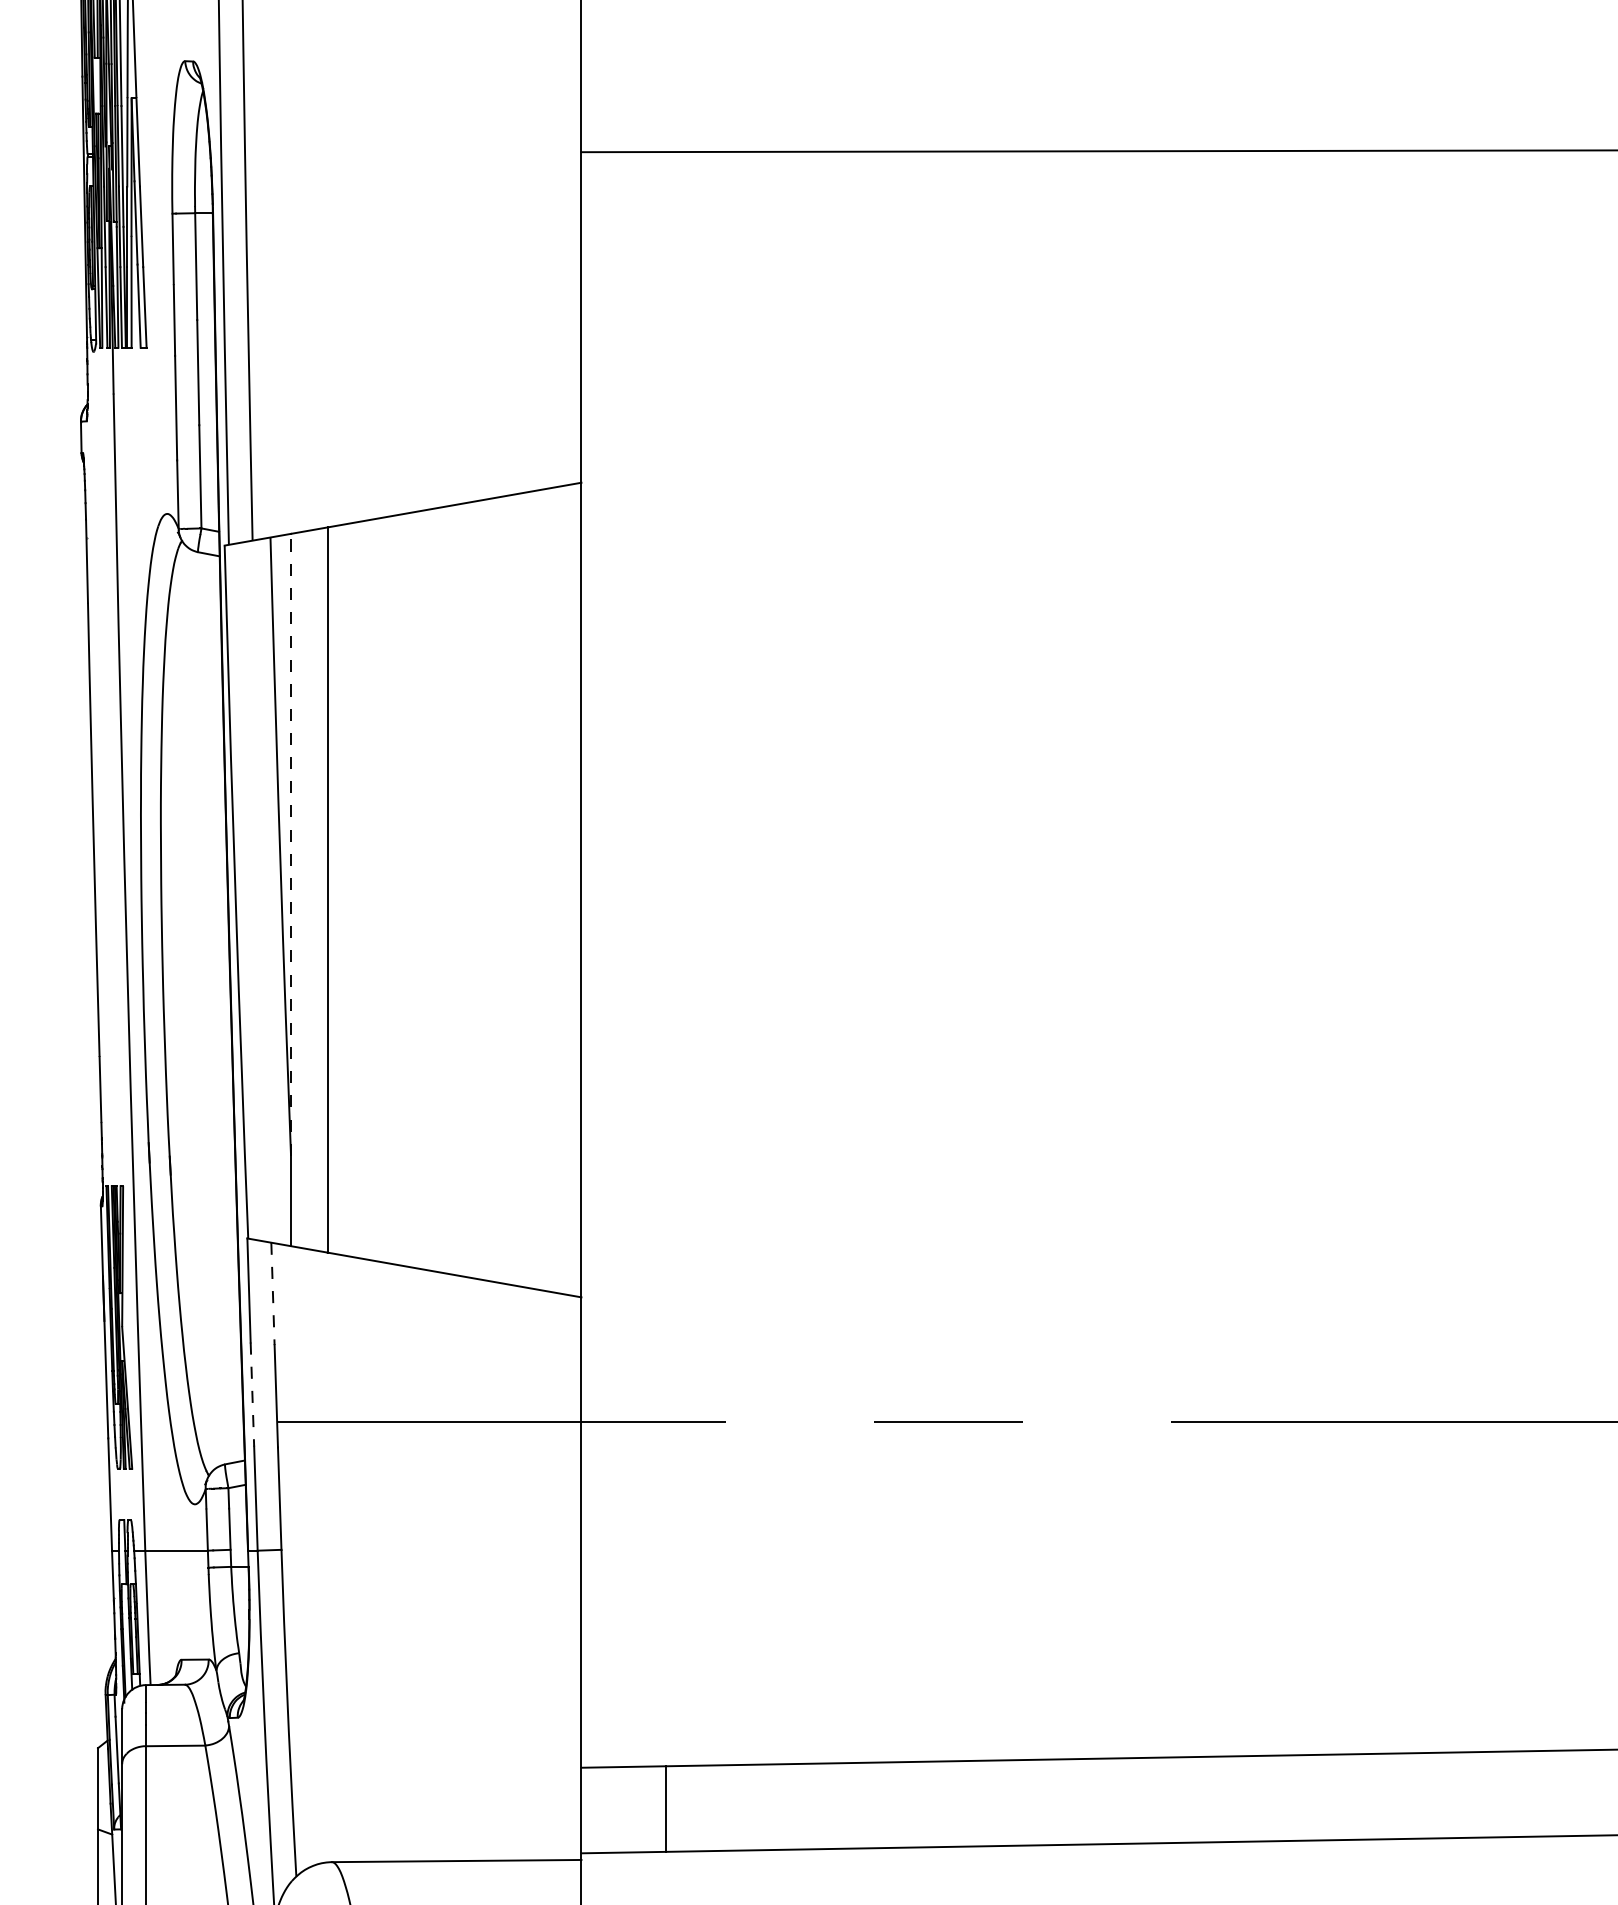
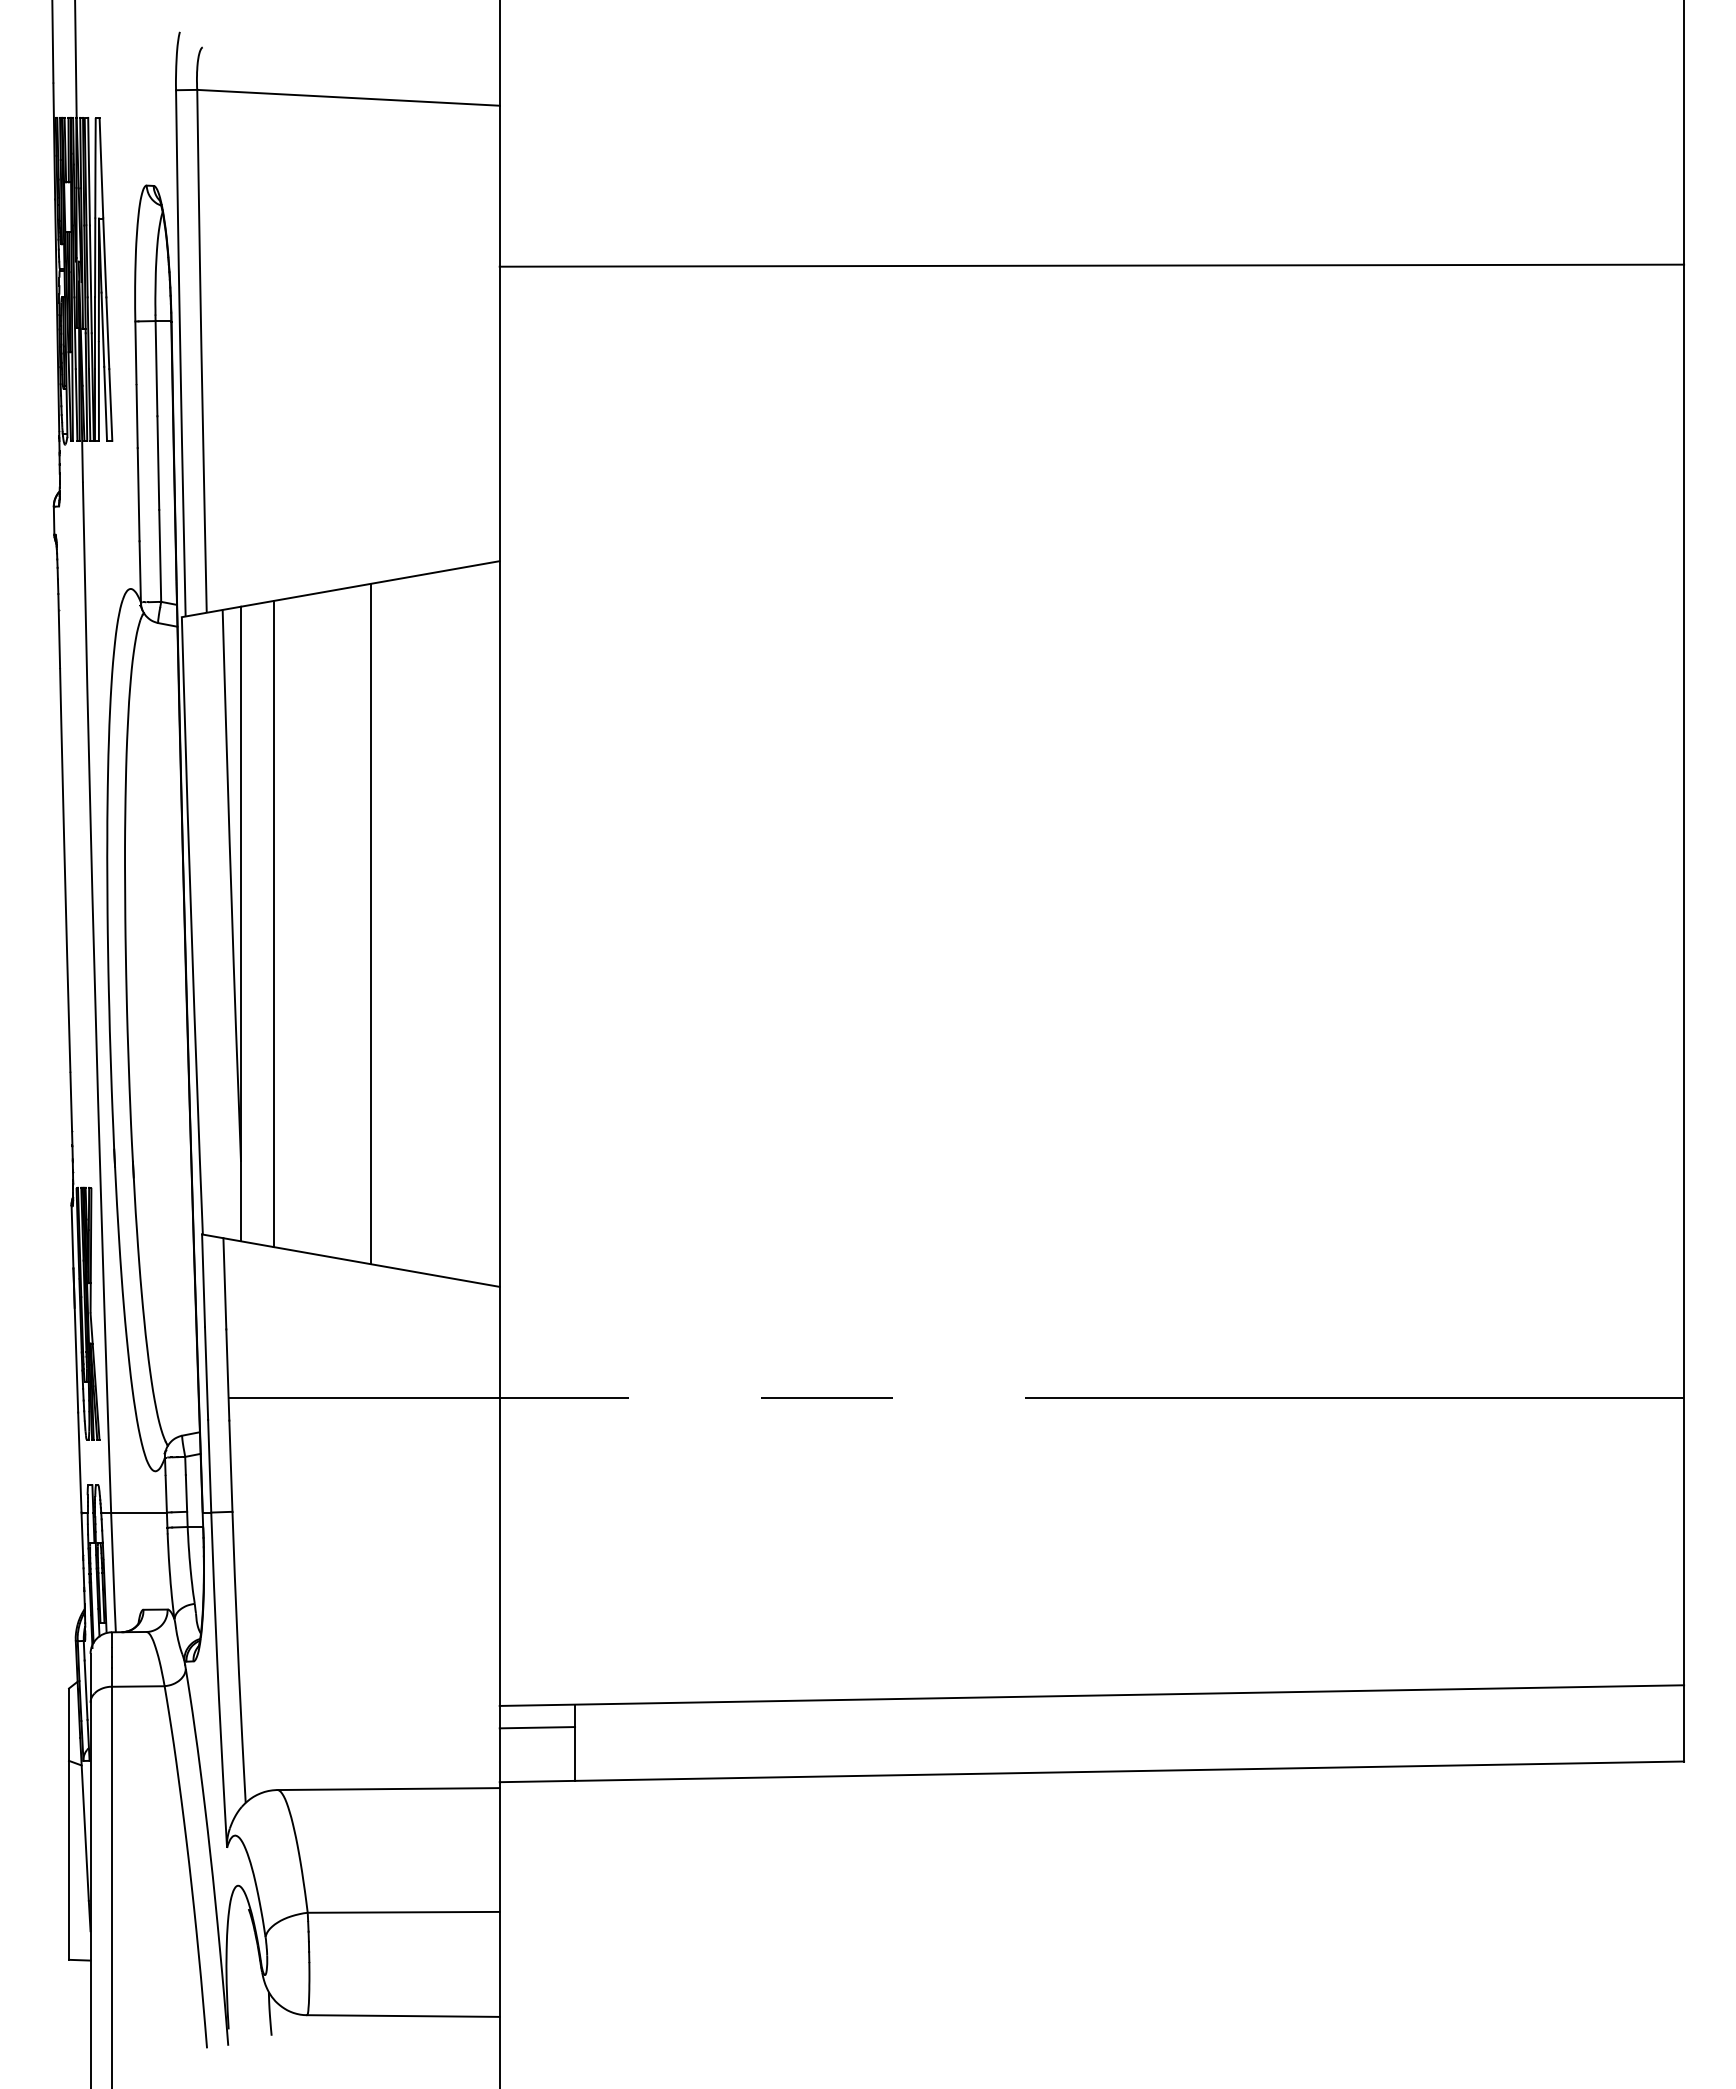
line: (290, 844) -> (240, 883), dashed -> solid
line: (436, 889) -> (370, 923), added
line: (272, 1293) -> (224, 1283), dashed -> solid
line: (252, 1395) -> (206, 1374), dashed -> solid
line: (623, 1791) -> (537, 1727), added

